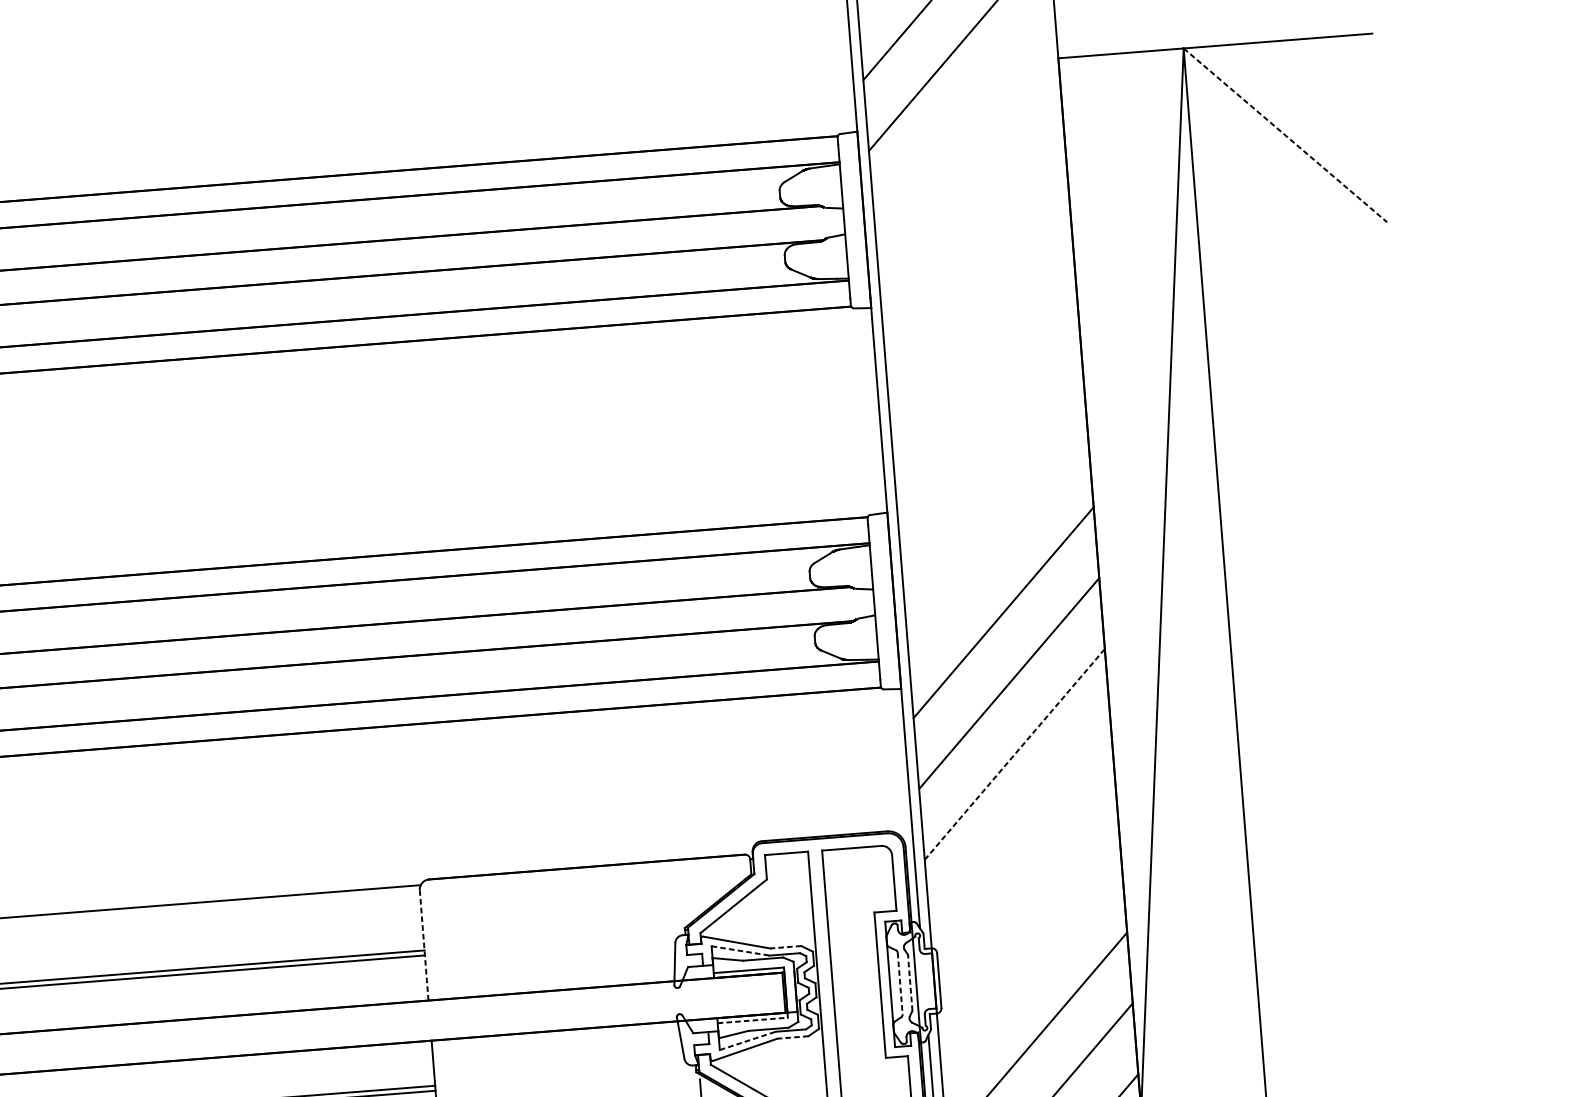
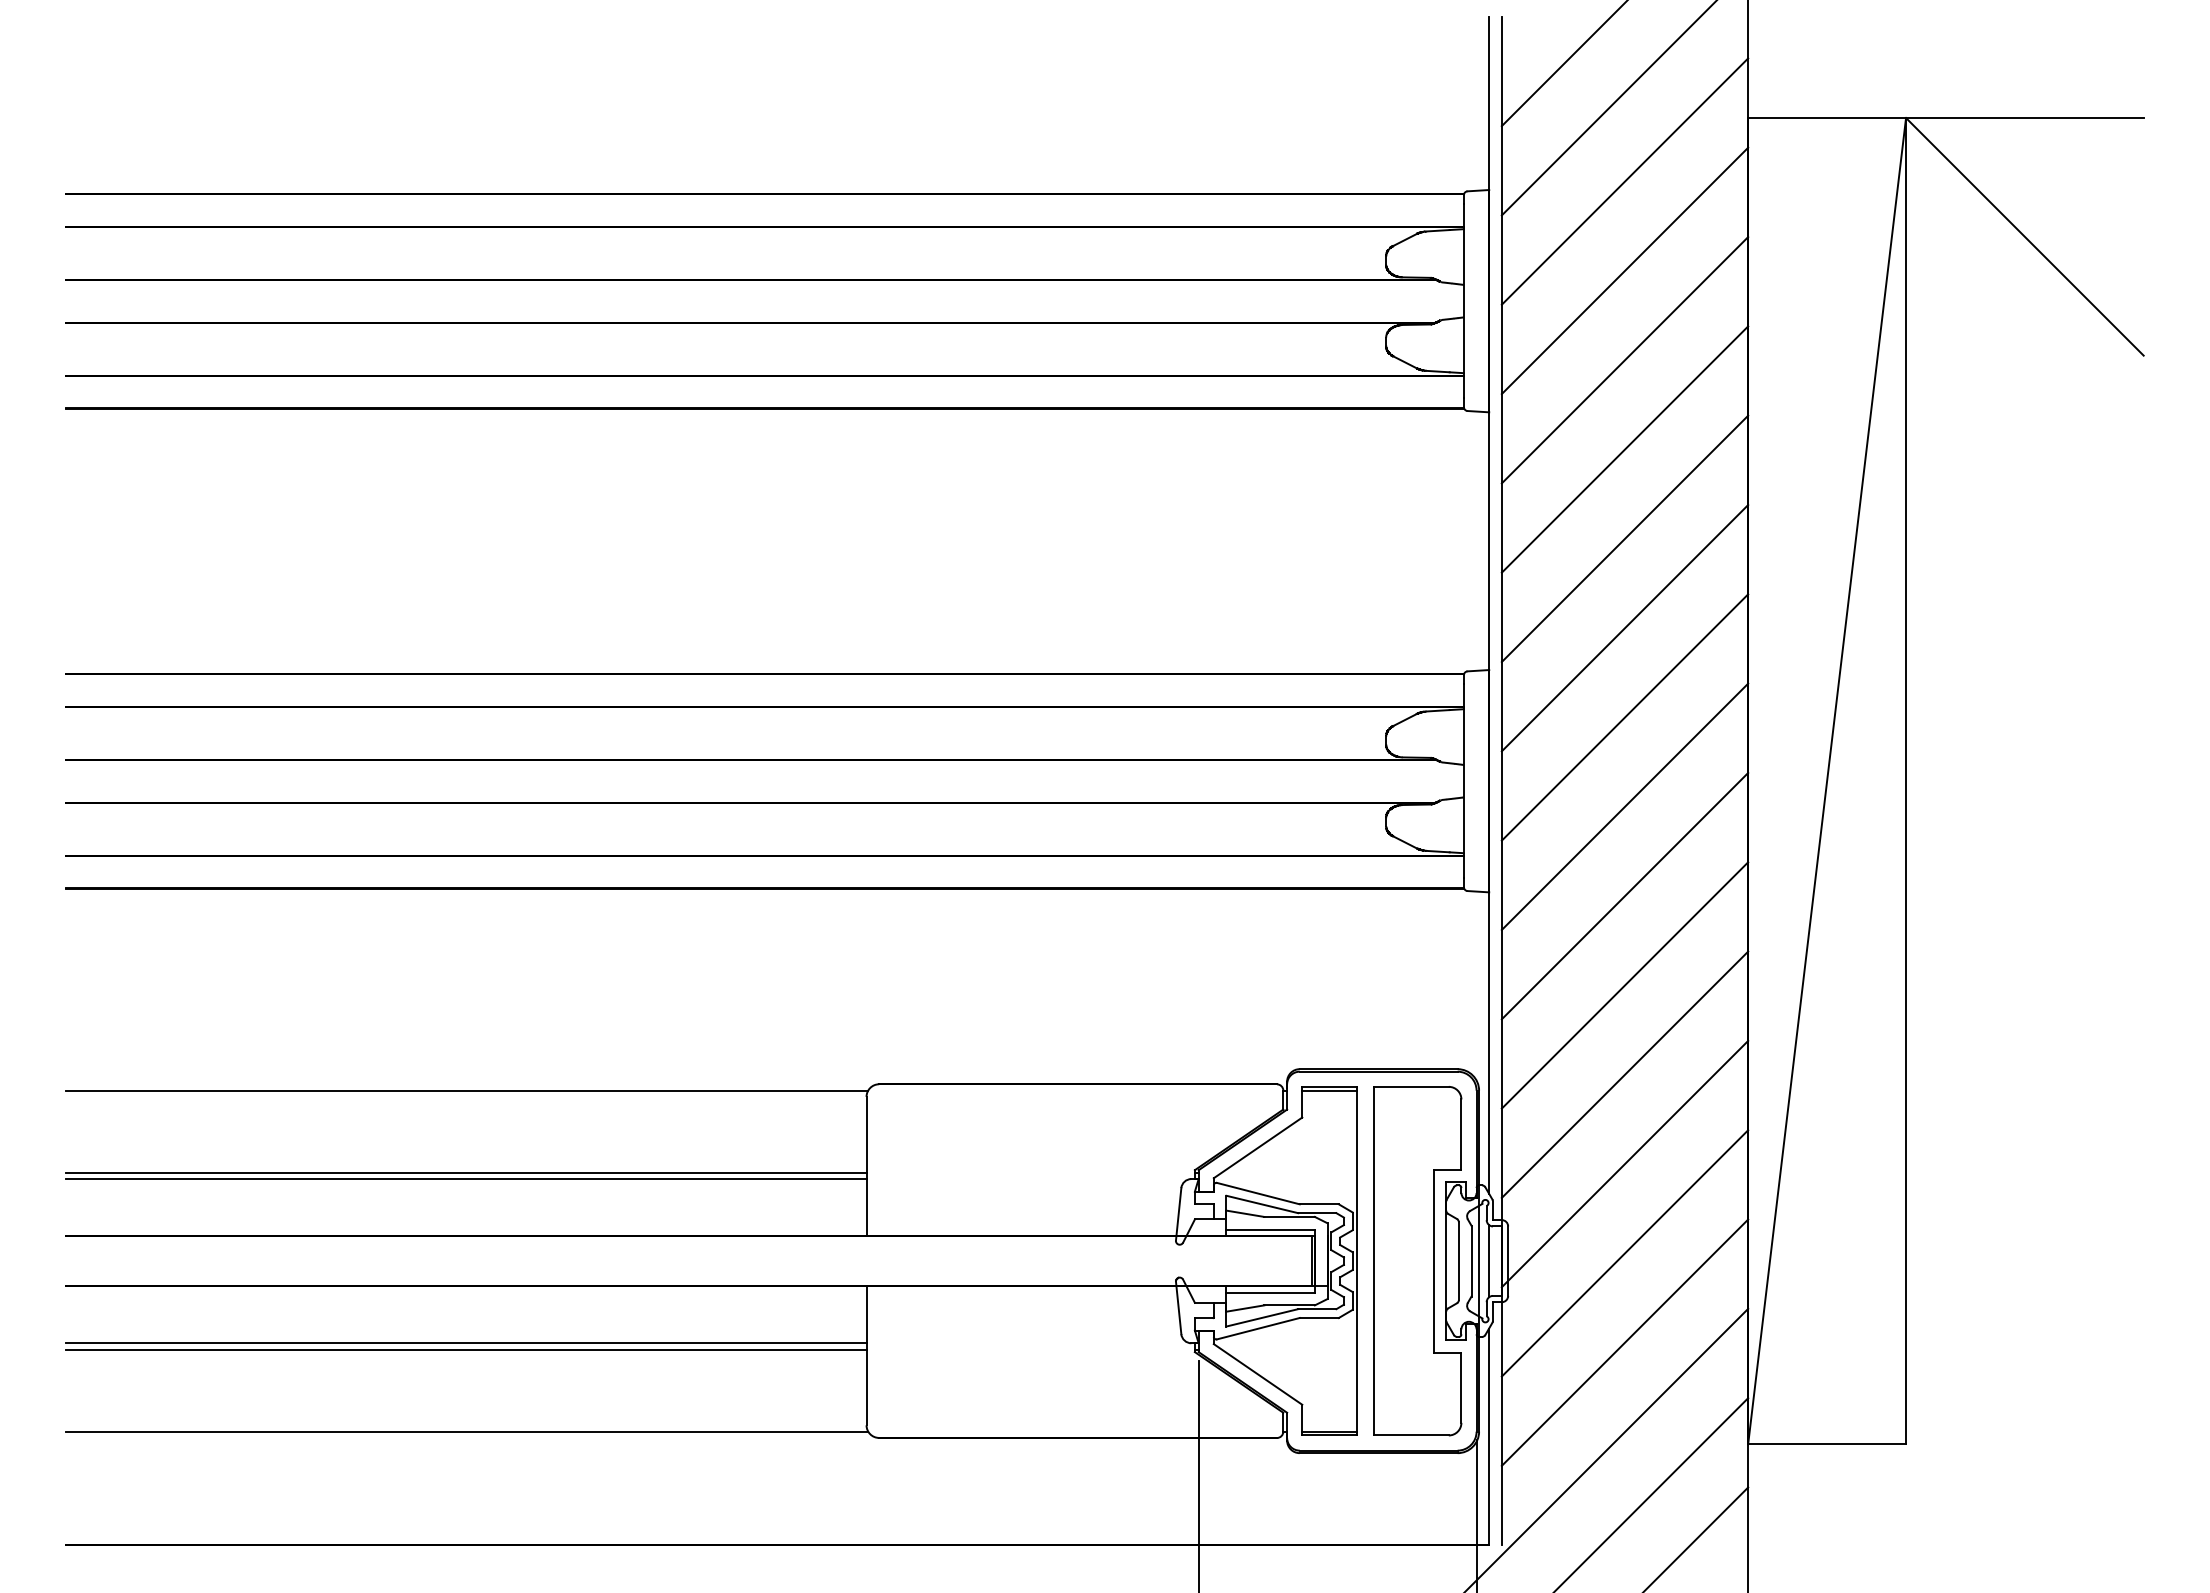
line: (964, 116) -> (1624, 181), added
line: (1285, 135) -> (2025, 237), dashed -> solid
line: (969, 187) -> (1624, 270), added
line: (975, 258) -> (1624, 360), added
line: (980, 329) -> (1624, 449), added
line: (986, 399) -> (1624, 538), added
line: (992, 471) -> (1624, 628), added
line: (997, 541) -> (1624, 717), added
line: (1015, 754) -> (1625, 985), dashed -> solid
line: (1019, 825) -> (1624, 1074), added
line: (786, 856) -> (1329, 1090), added
line: (1025, 895) -> (1624, 1163), added
line: (424, 945) -> (866, 1166), dashed -> solid
line: (786, 947) -> (1319, 1204), dashed -> solid
line: (740, 950) -> (1262, 1204), dashed -> solid
line: (1031, 967) -> (1624, 1253), added
line: (910, 982) -> (1471, 1260), dashed -> solid
line: (924, 982) -> (1489, 1261), added
line: (899, 983) -> (1458, 1261), dashed -> solid
line: (753, 1020) -> (1271, 1292), dashed -> solid
line: (793, 1037) -> (1319, 1318), dashed -> solid
line: (747, 1040) -> (1262, 1317), dashed -> solid

